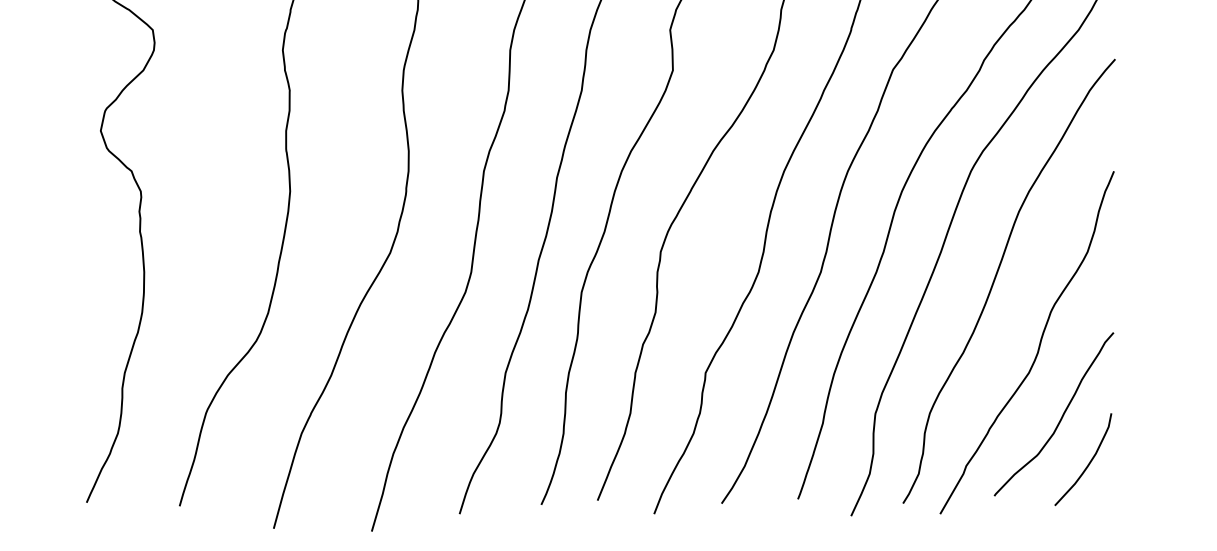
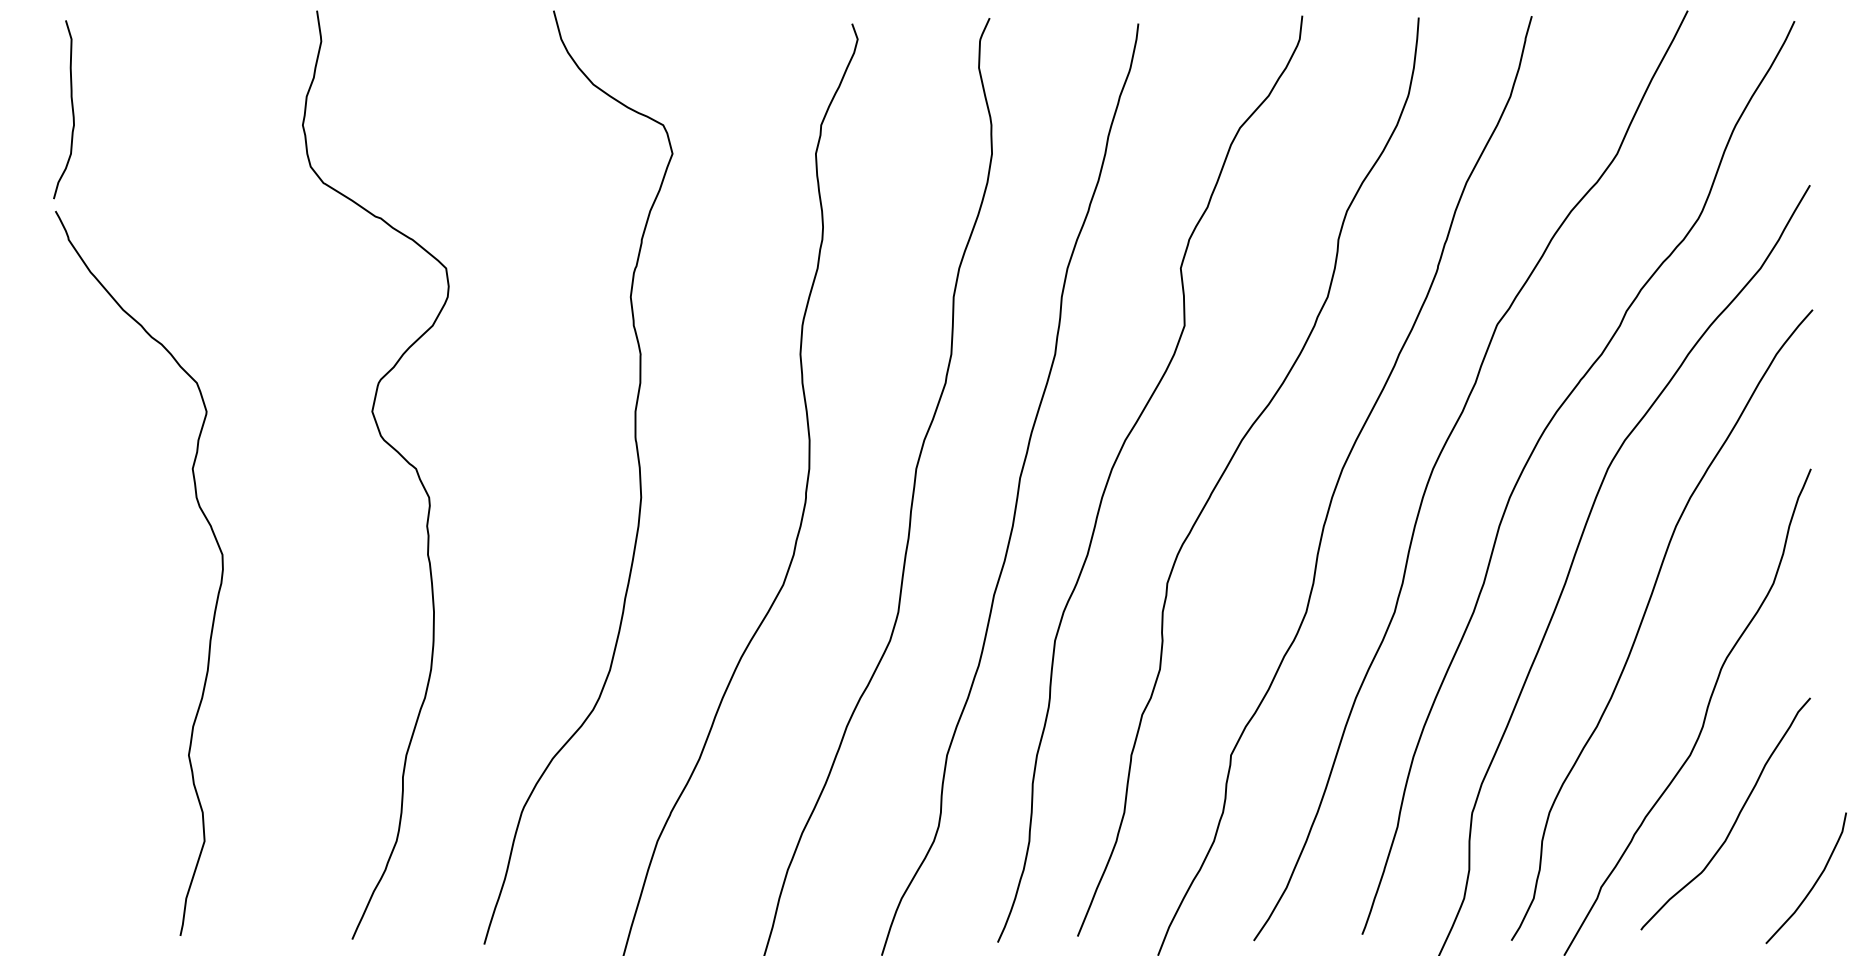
curve: (1088, 463) -> (1813, 884), moved

